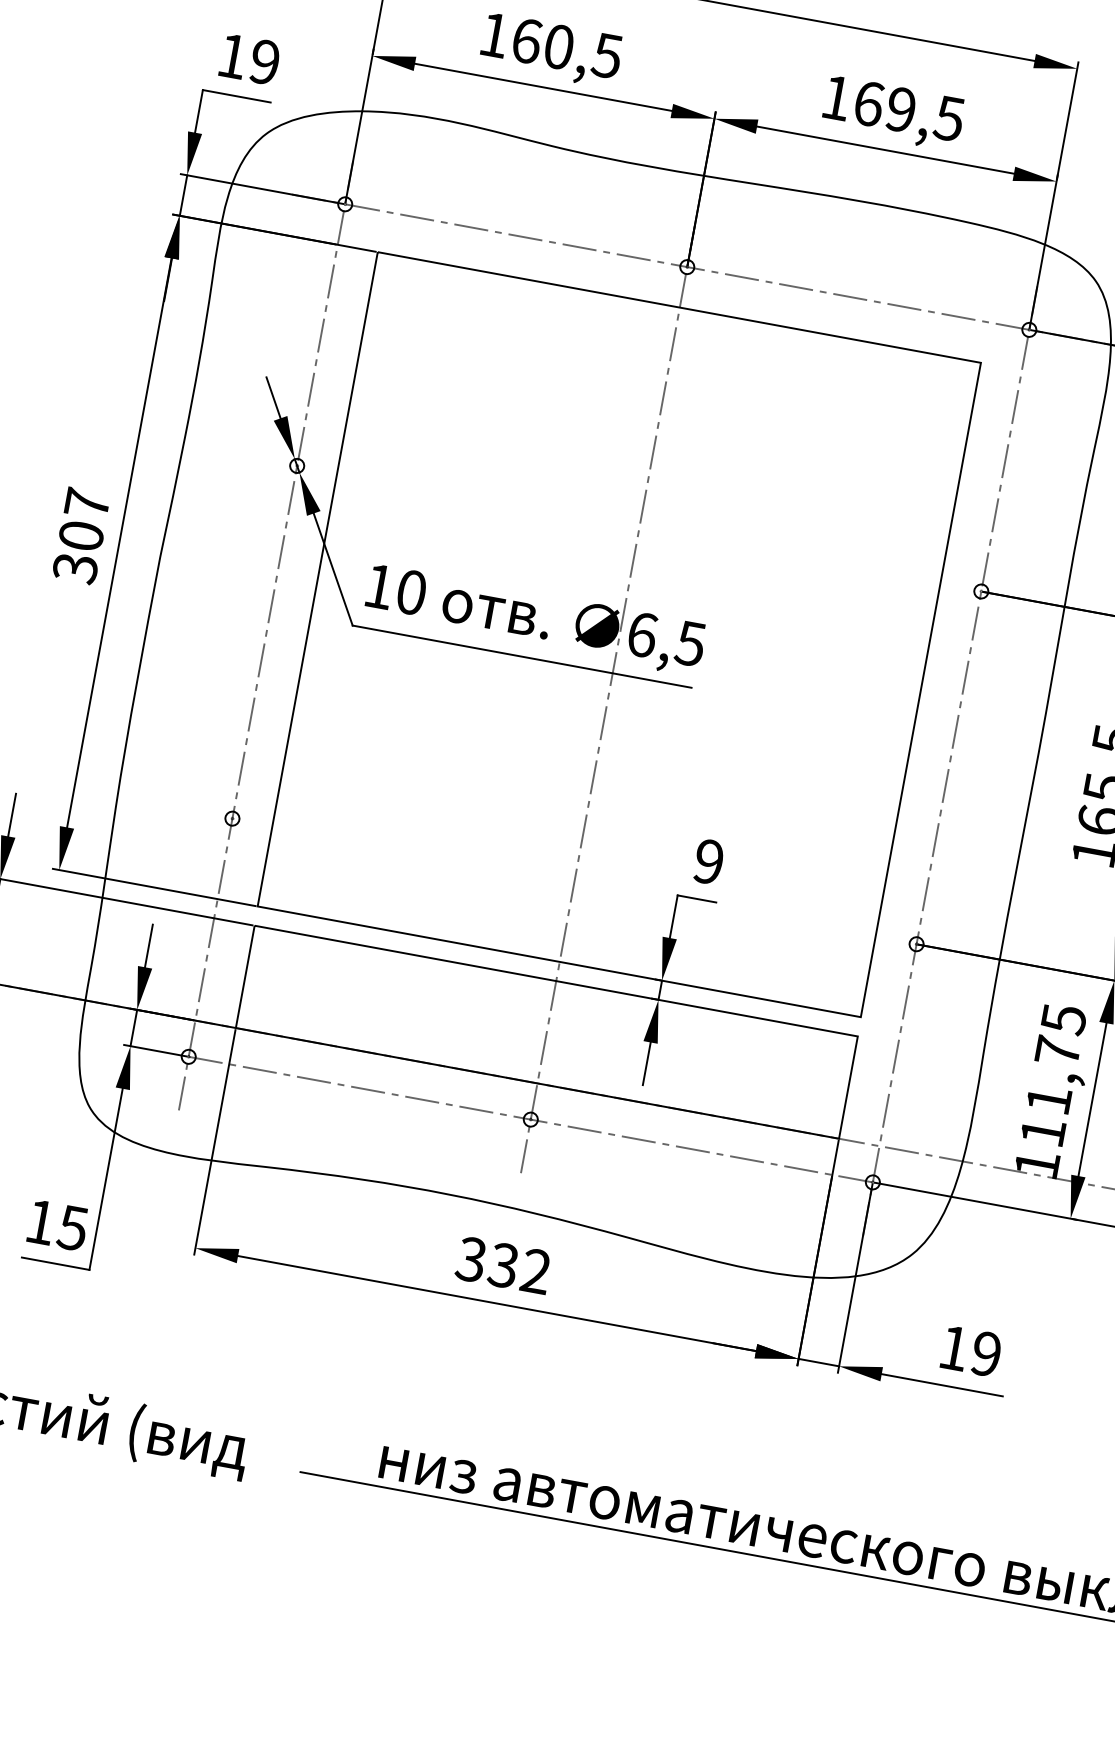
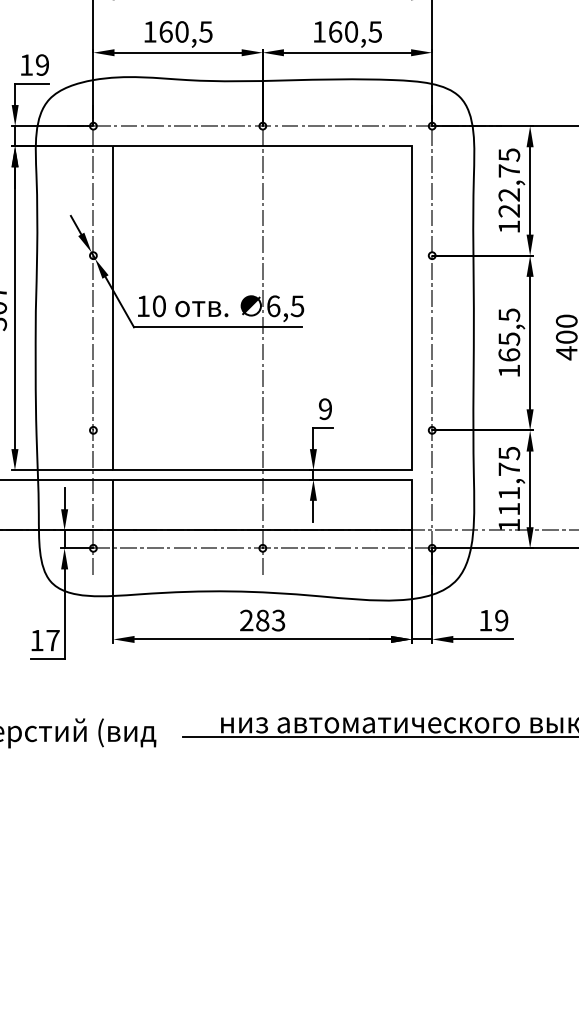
text: (901, 108) -> (351, 31), 169,5 -> 160,5
text: (71, 1227) -> (52, 640), 15 -> 17
text: (503, 1265) -> (262, 620), 332 -> 283

